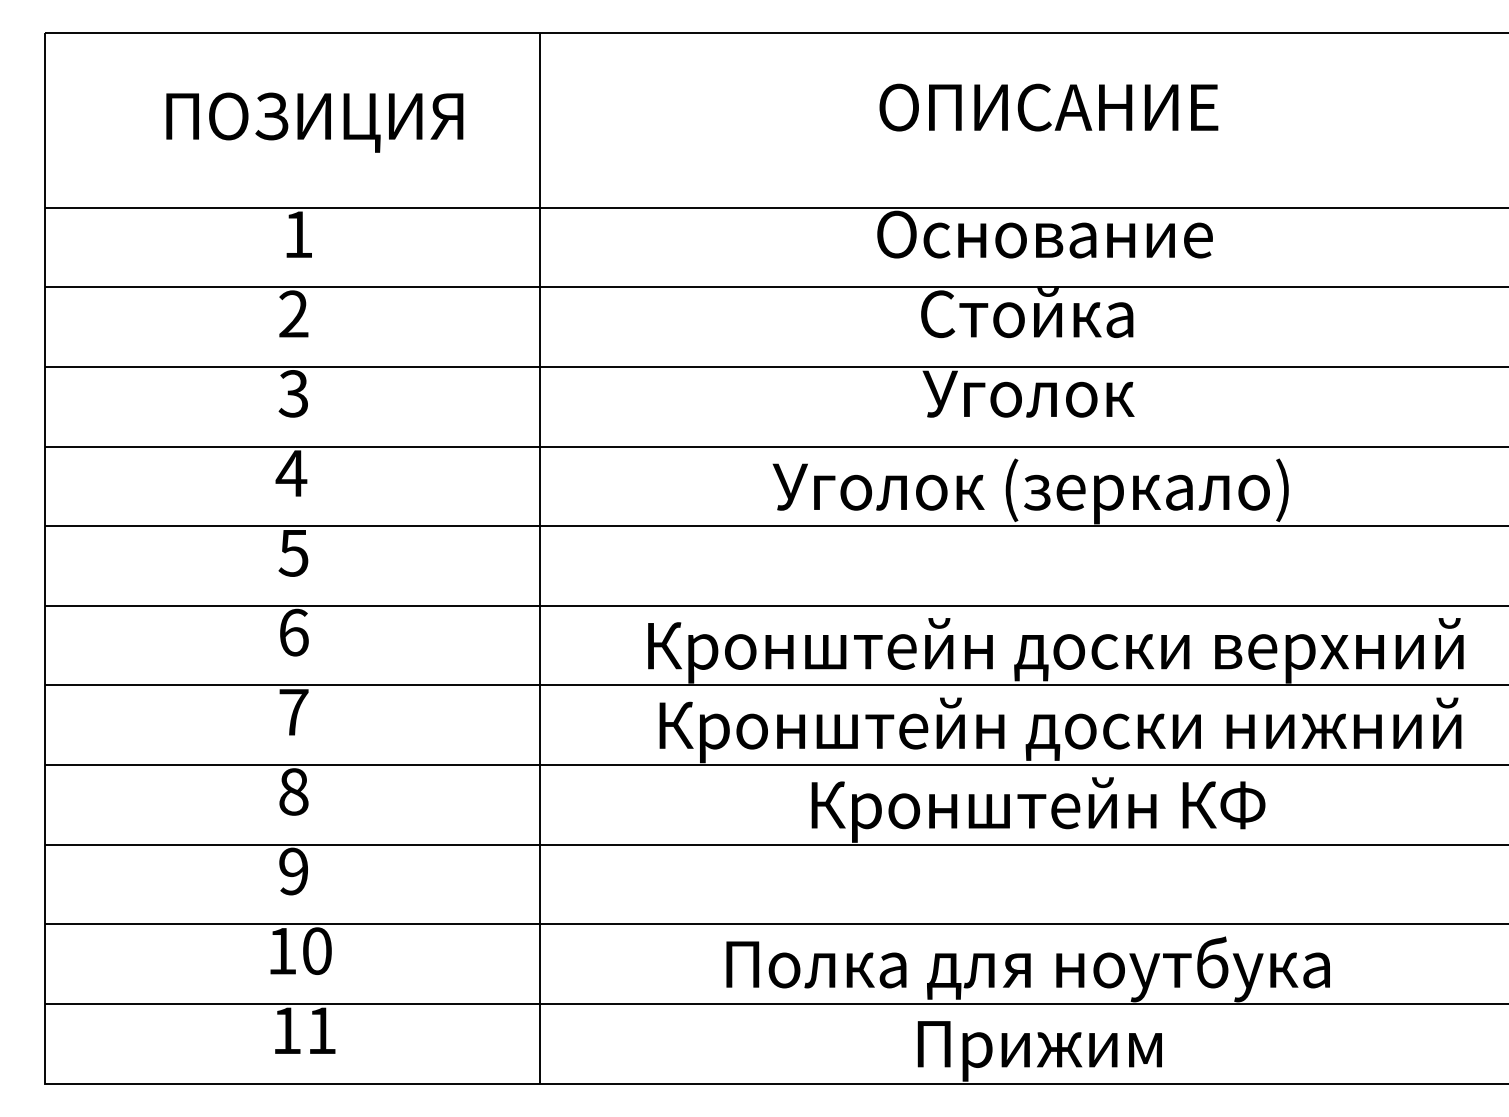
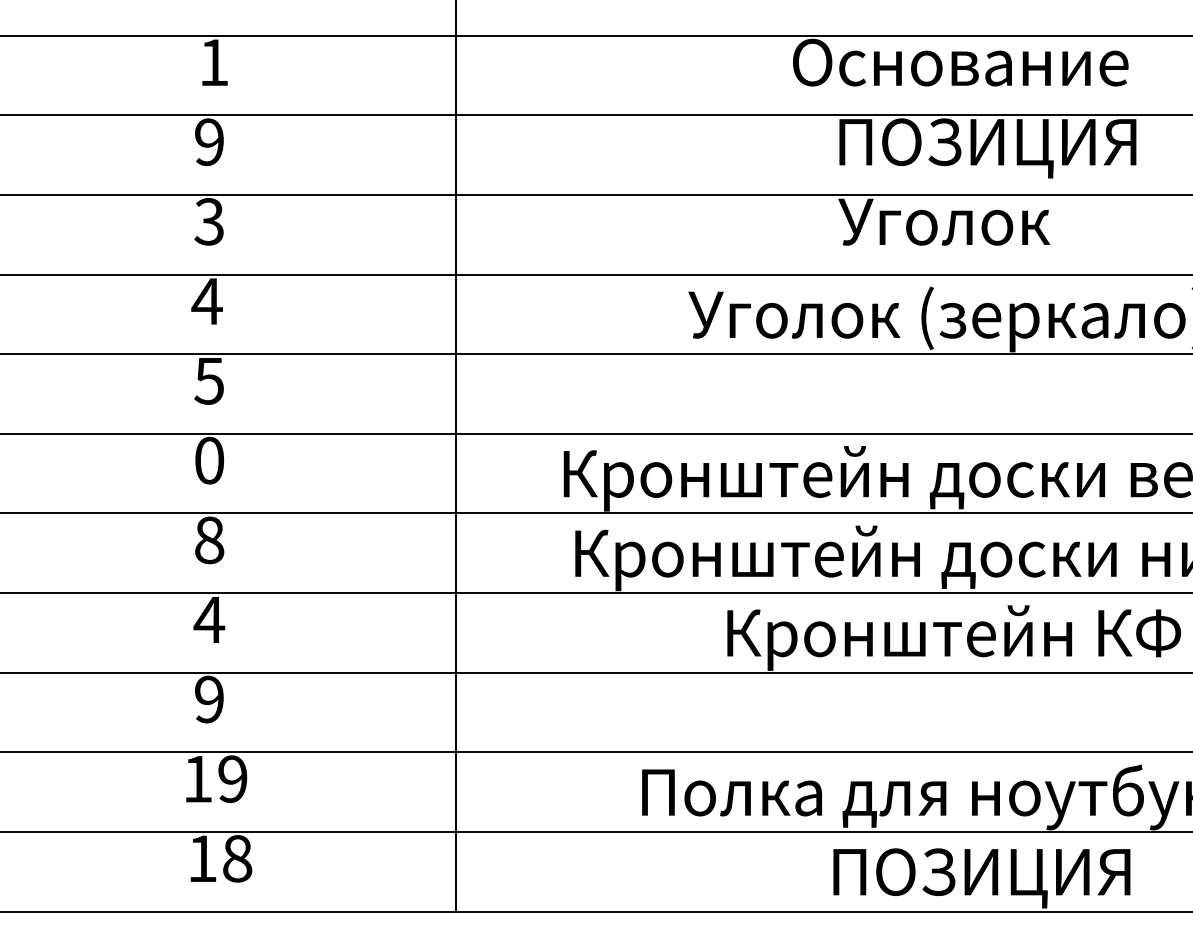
text: (293, 314) -> (209, 142), 2 -> 9
text: (1070, 319) -> (986, 147), Стойка -> ПОЗИЦИЯ
text: (293, 632) -> (209, 460), 6 -> 0
text: (293, 712) -> (209, 540), 7 -> 8
text: (293, 791) -> (209, 619), 8 -> 4
text: (316, 950) -> (232, 778), 10 -> 19
text: (321, 1030) -> (237, 858), 11 -> 18
text: (1087, 1050) -> (1003, 878), Прижим -> ПОЗИЦИЯ

